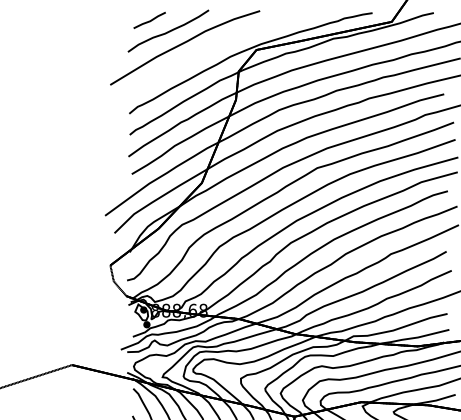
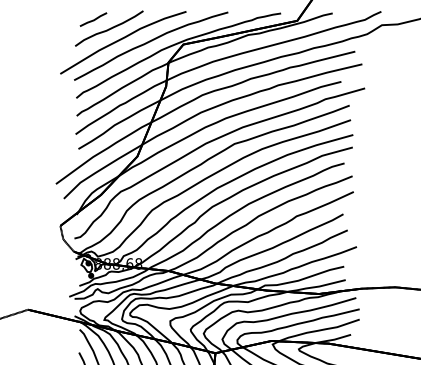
part: (218, 51) -> (151, 45), added

